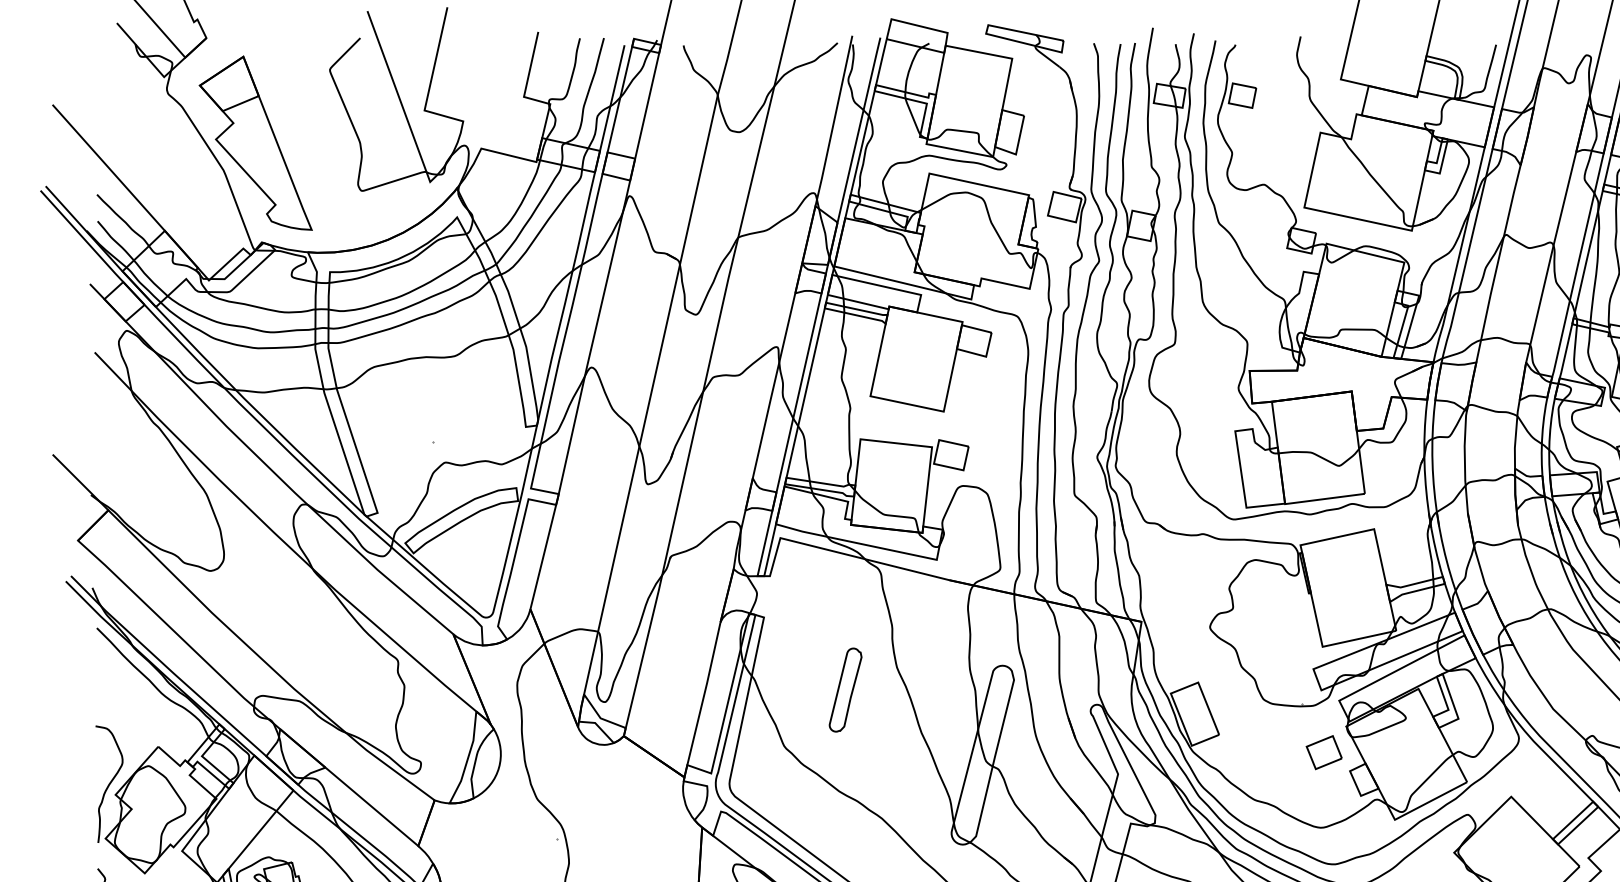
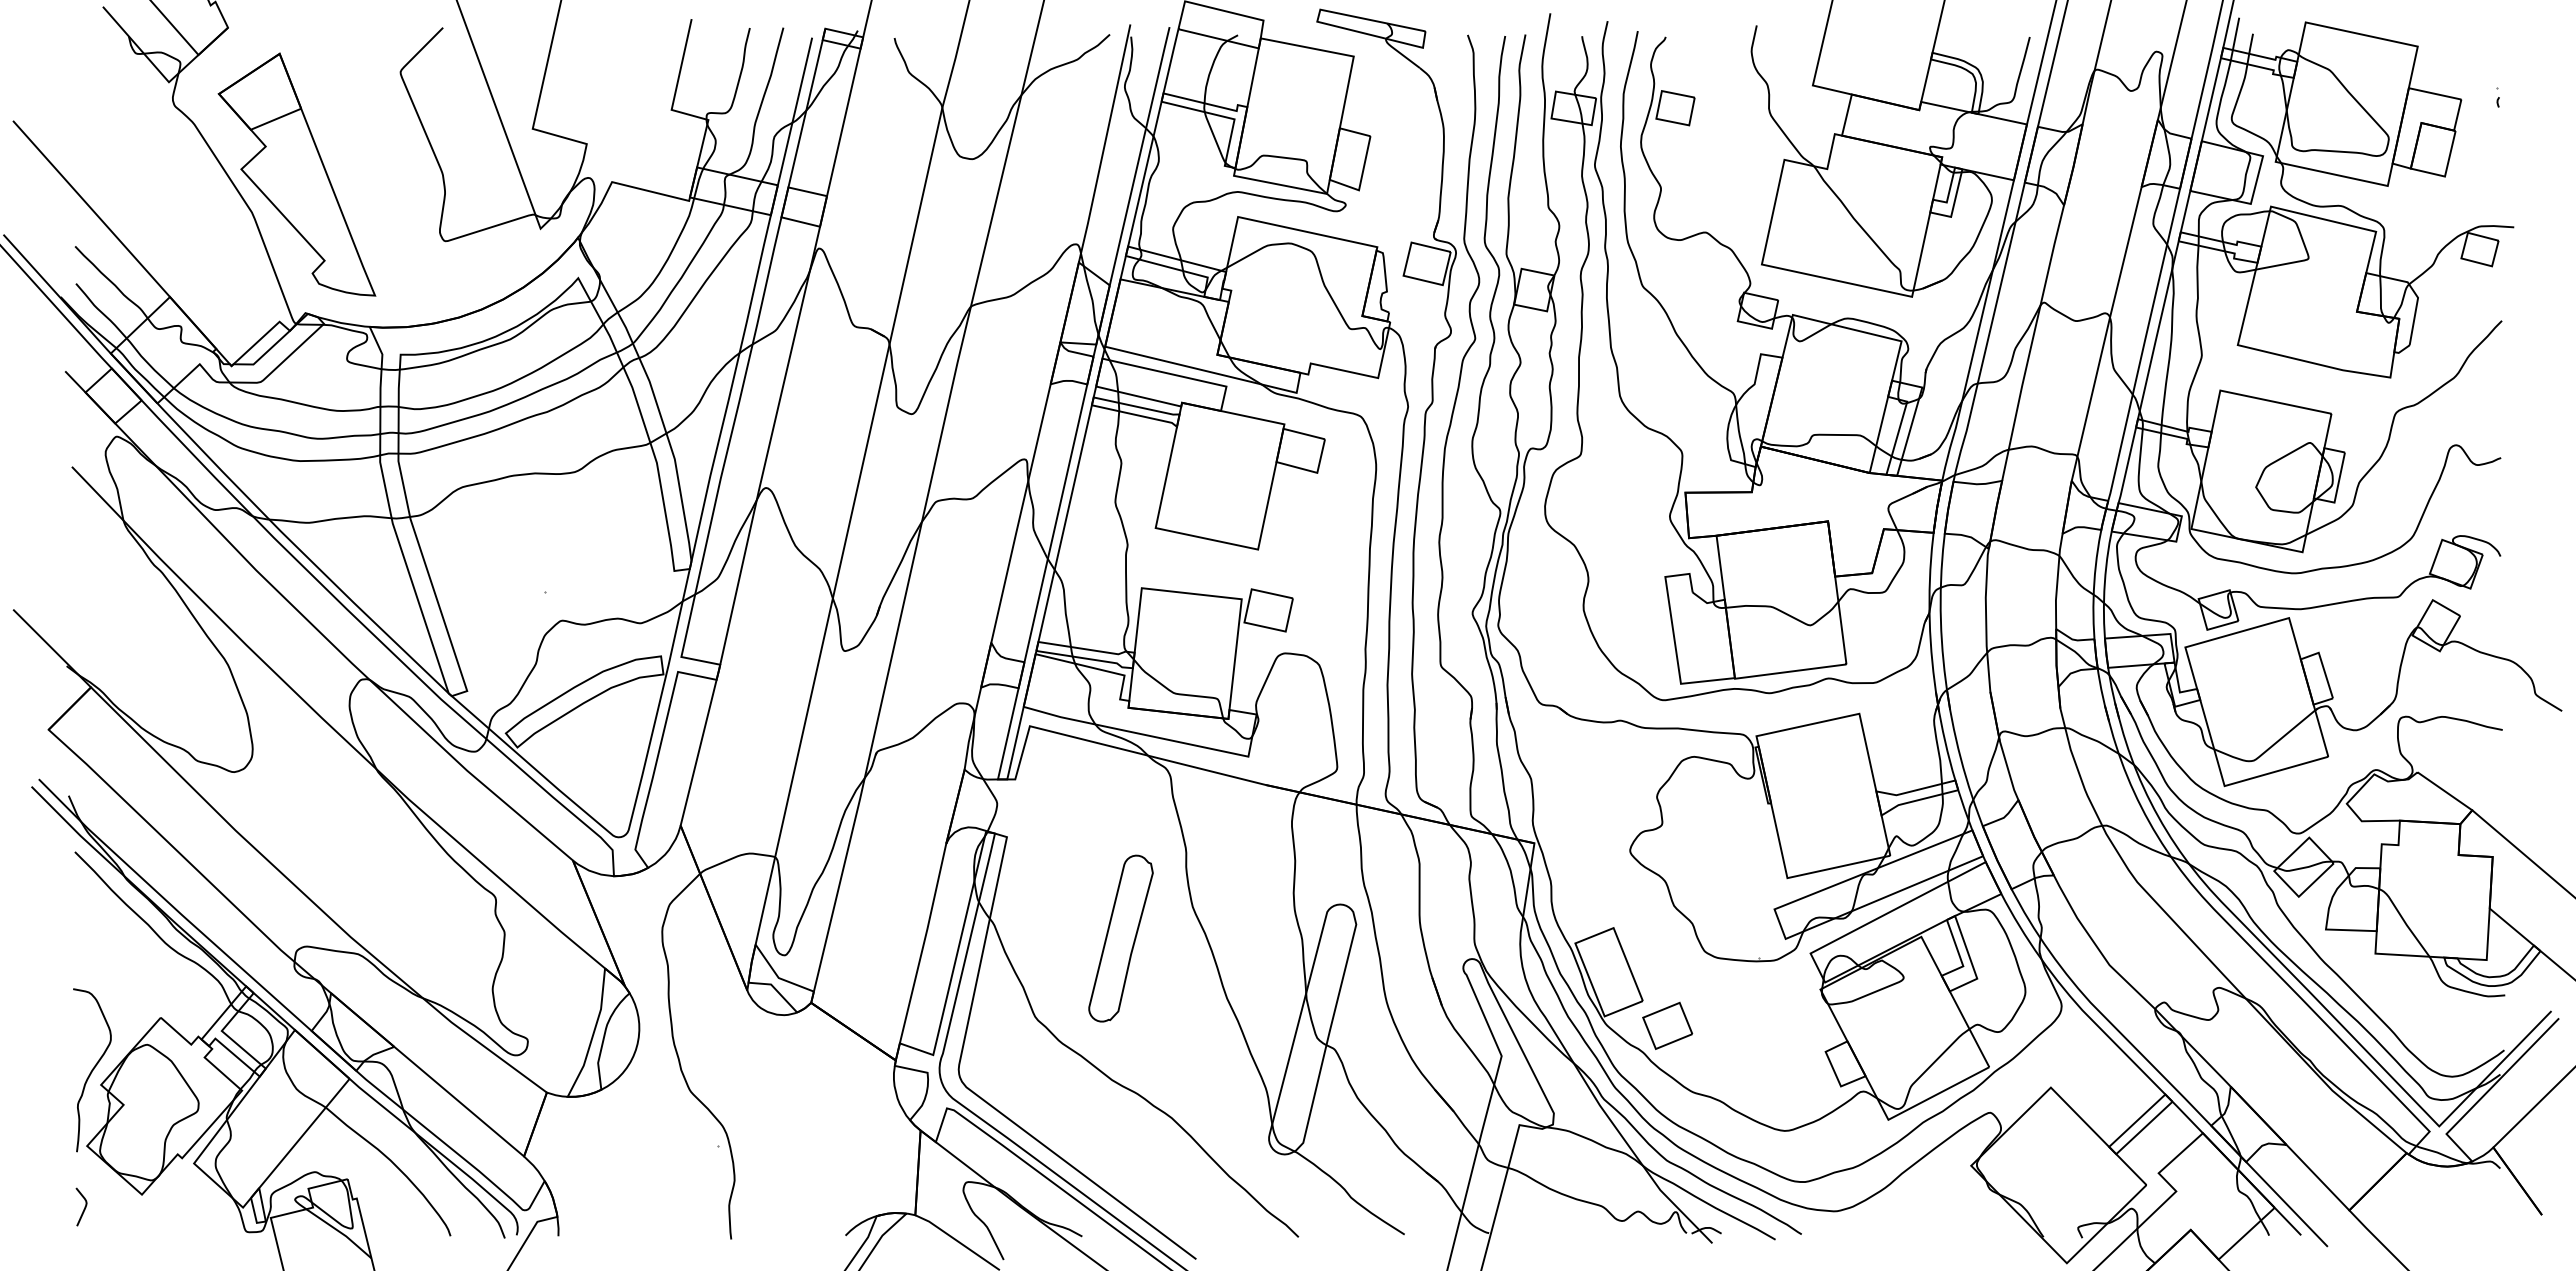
part: (845, 690) -> (1120, 938), size x1.43
part: (1324, 752) -> (1667, 1025), moved

